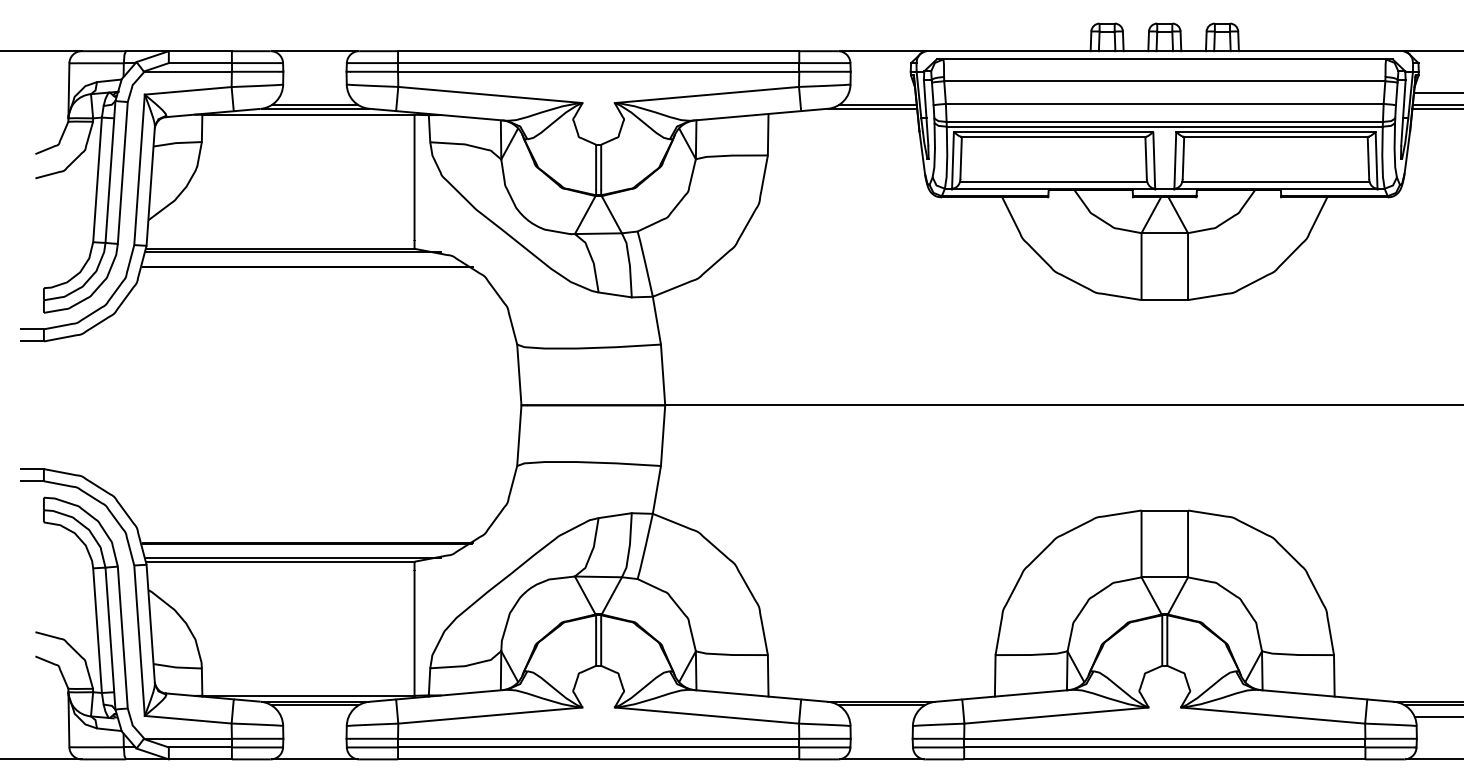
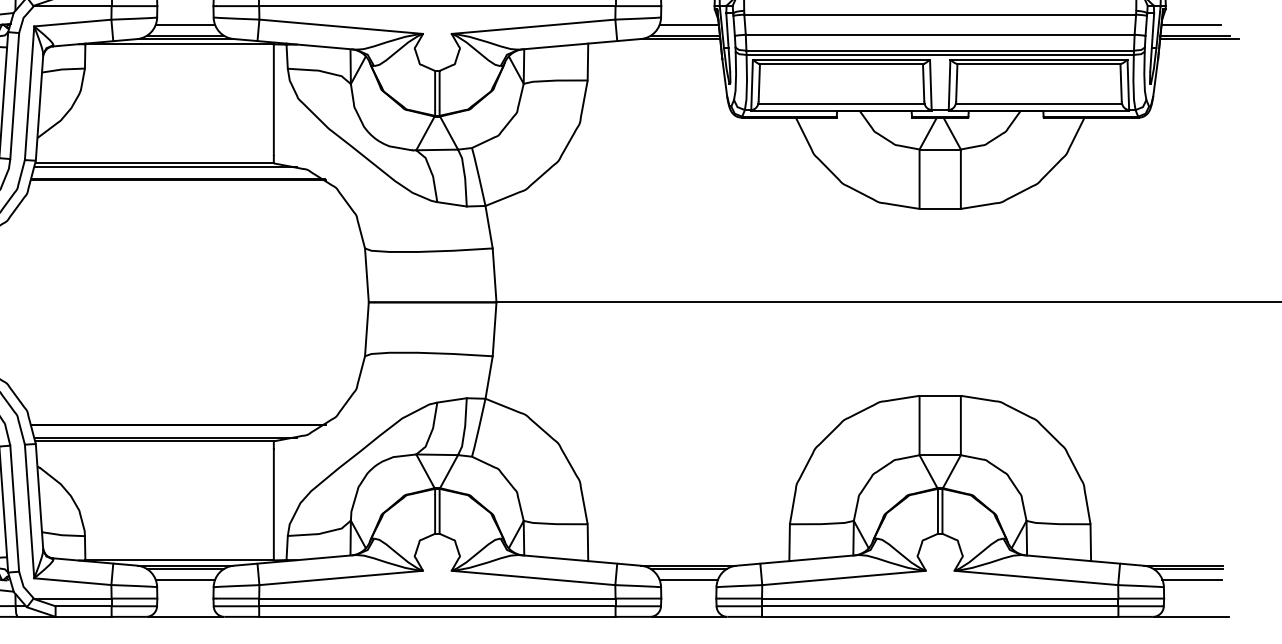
line: (314, 93) -> (184, 25), added
line: (881, 93) -> (688, 25), added
line: (314, 717) -> (184, 579), added
line: (881, 717) -> (688, 579), added

